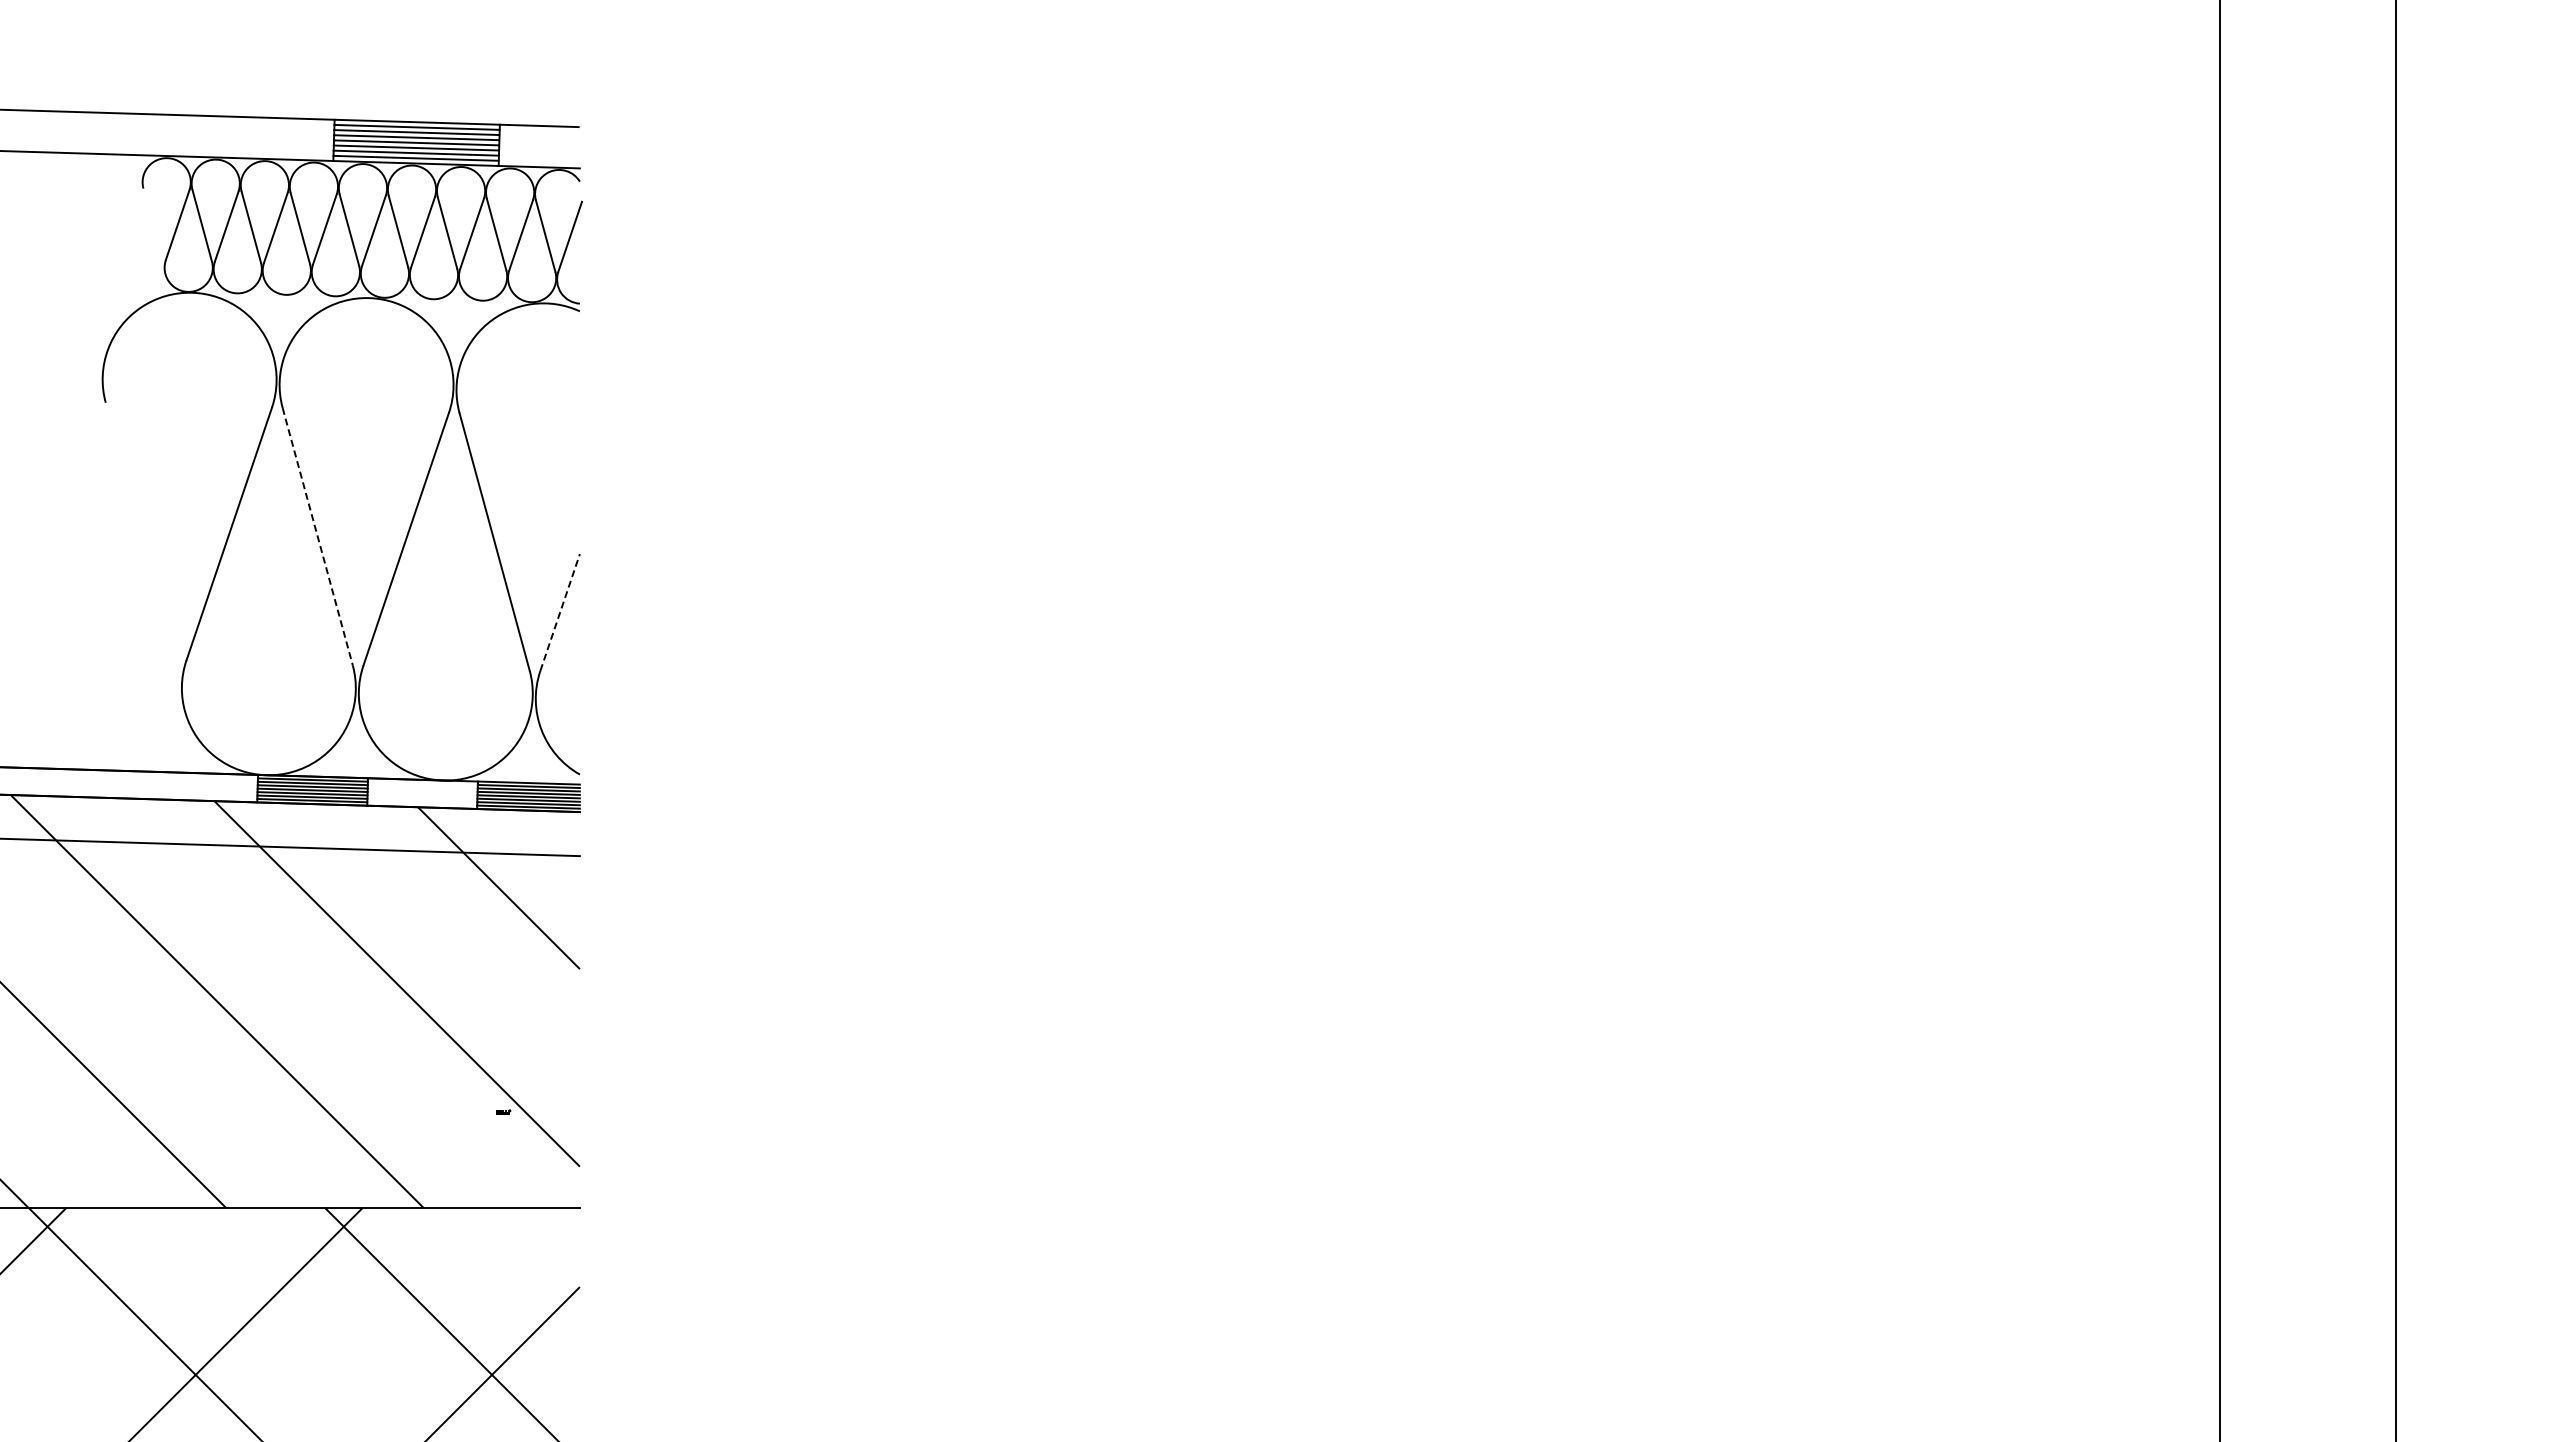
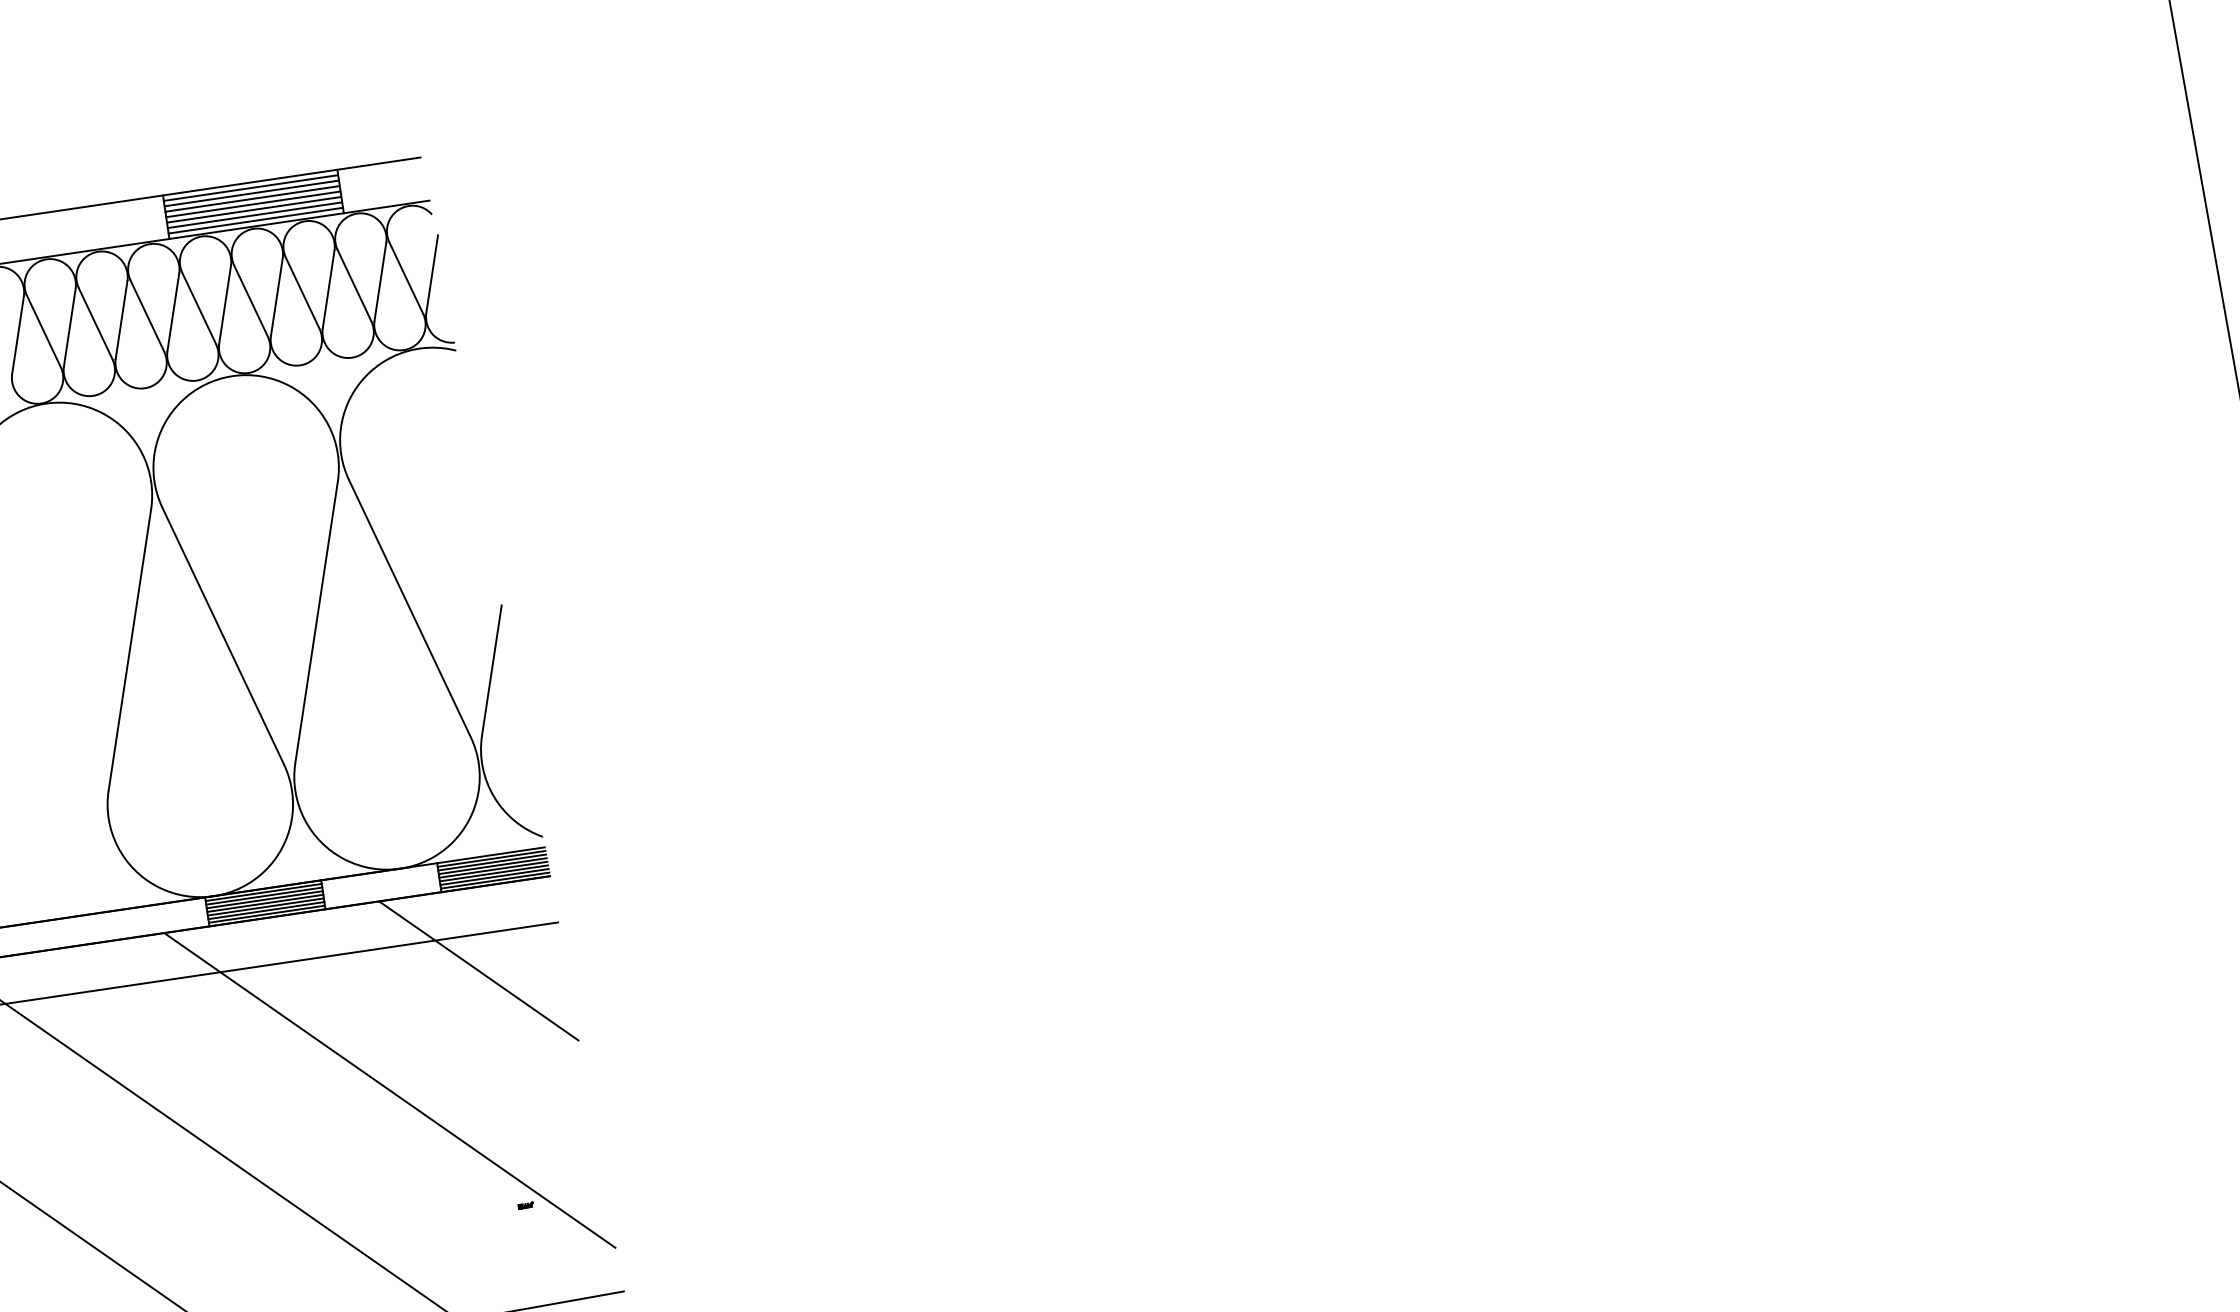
line: (317, 537) -> (223, 637), dashed -> solid
line: (560, 612) -> (492, 670), dashed -> solid

